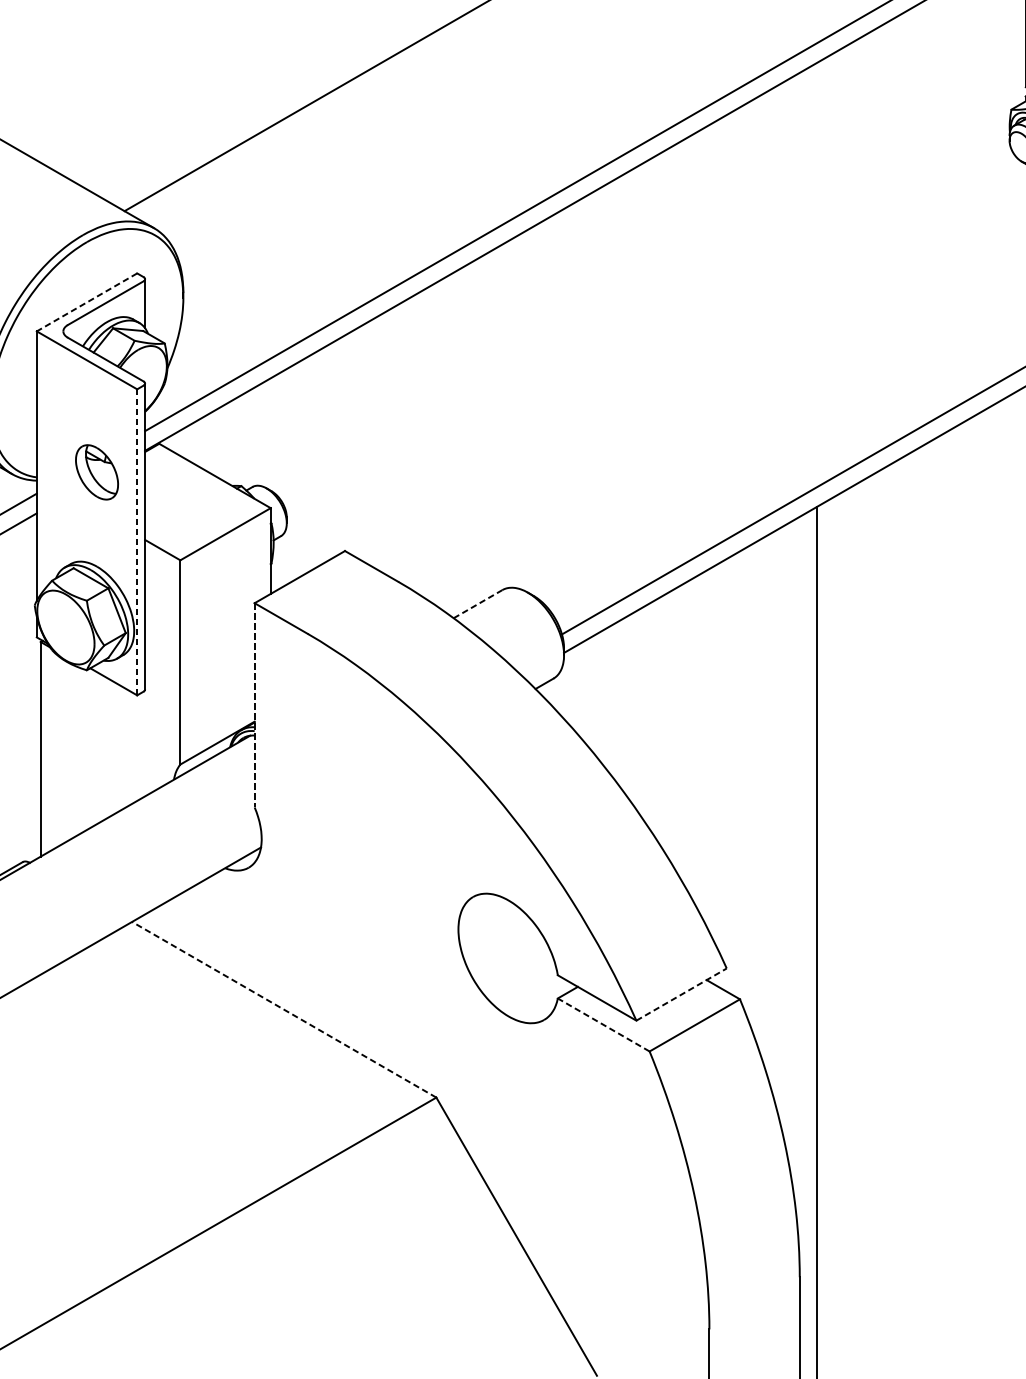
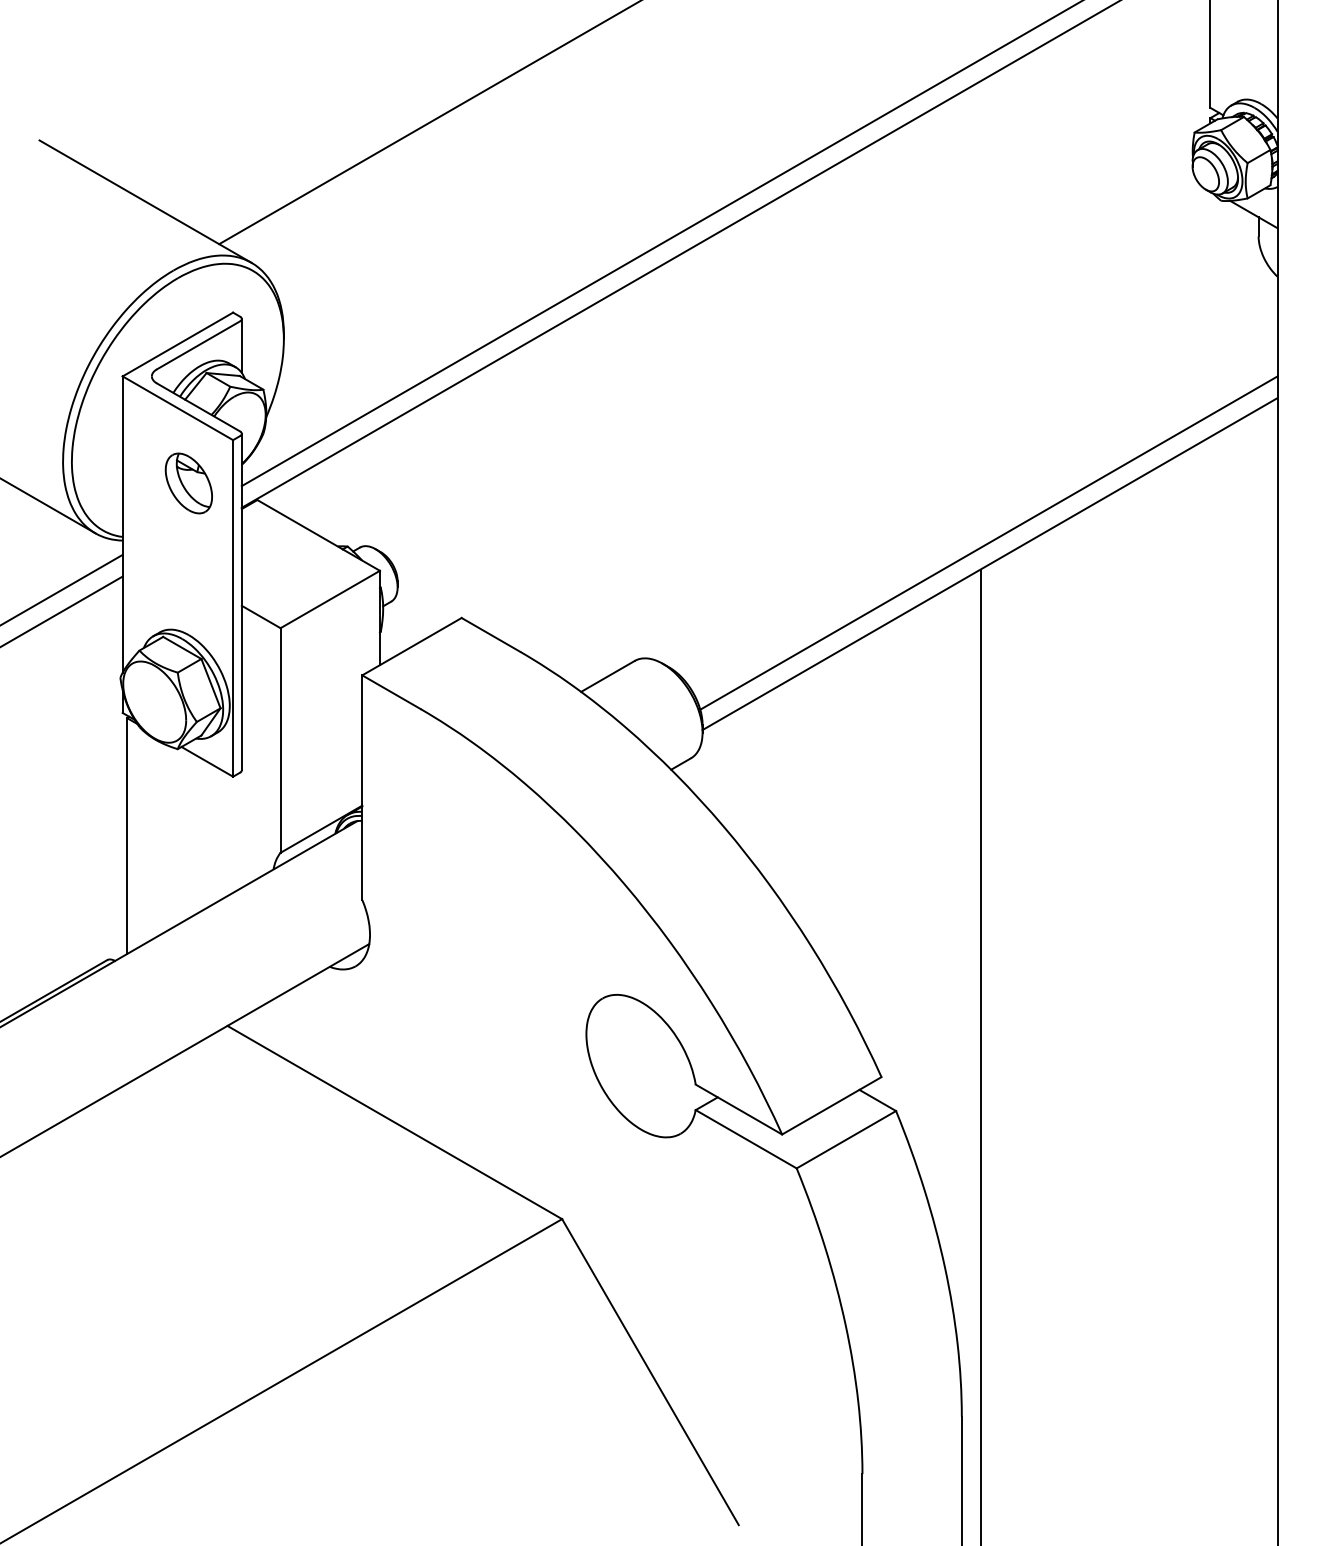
line: (86, 302) -> (177, 344), dashed -> solid
part: (96, 472) -> (188, 483), moved
line: (137, 541) -> (233, 607), dashed -> solid
line: (477, 604) -> (607, 676), dashed -> solid
line: (254, 706) -> (362, 788), dashed -> solid
line: (682, 994) -> (832, 1105), dashed -> solid
line: (283, 1009) -> (394, 1122), dashed -> solid
line: (603, 1025) -> (745, 1139), dashed -> solid

